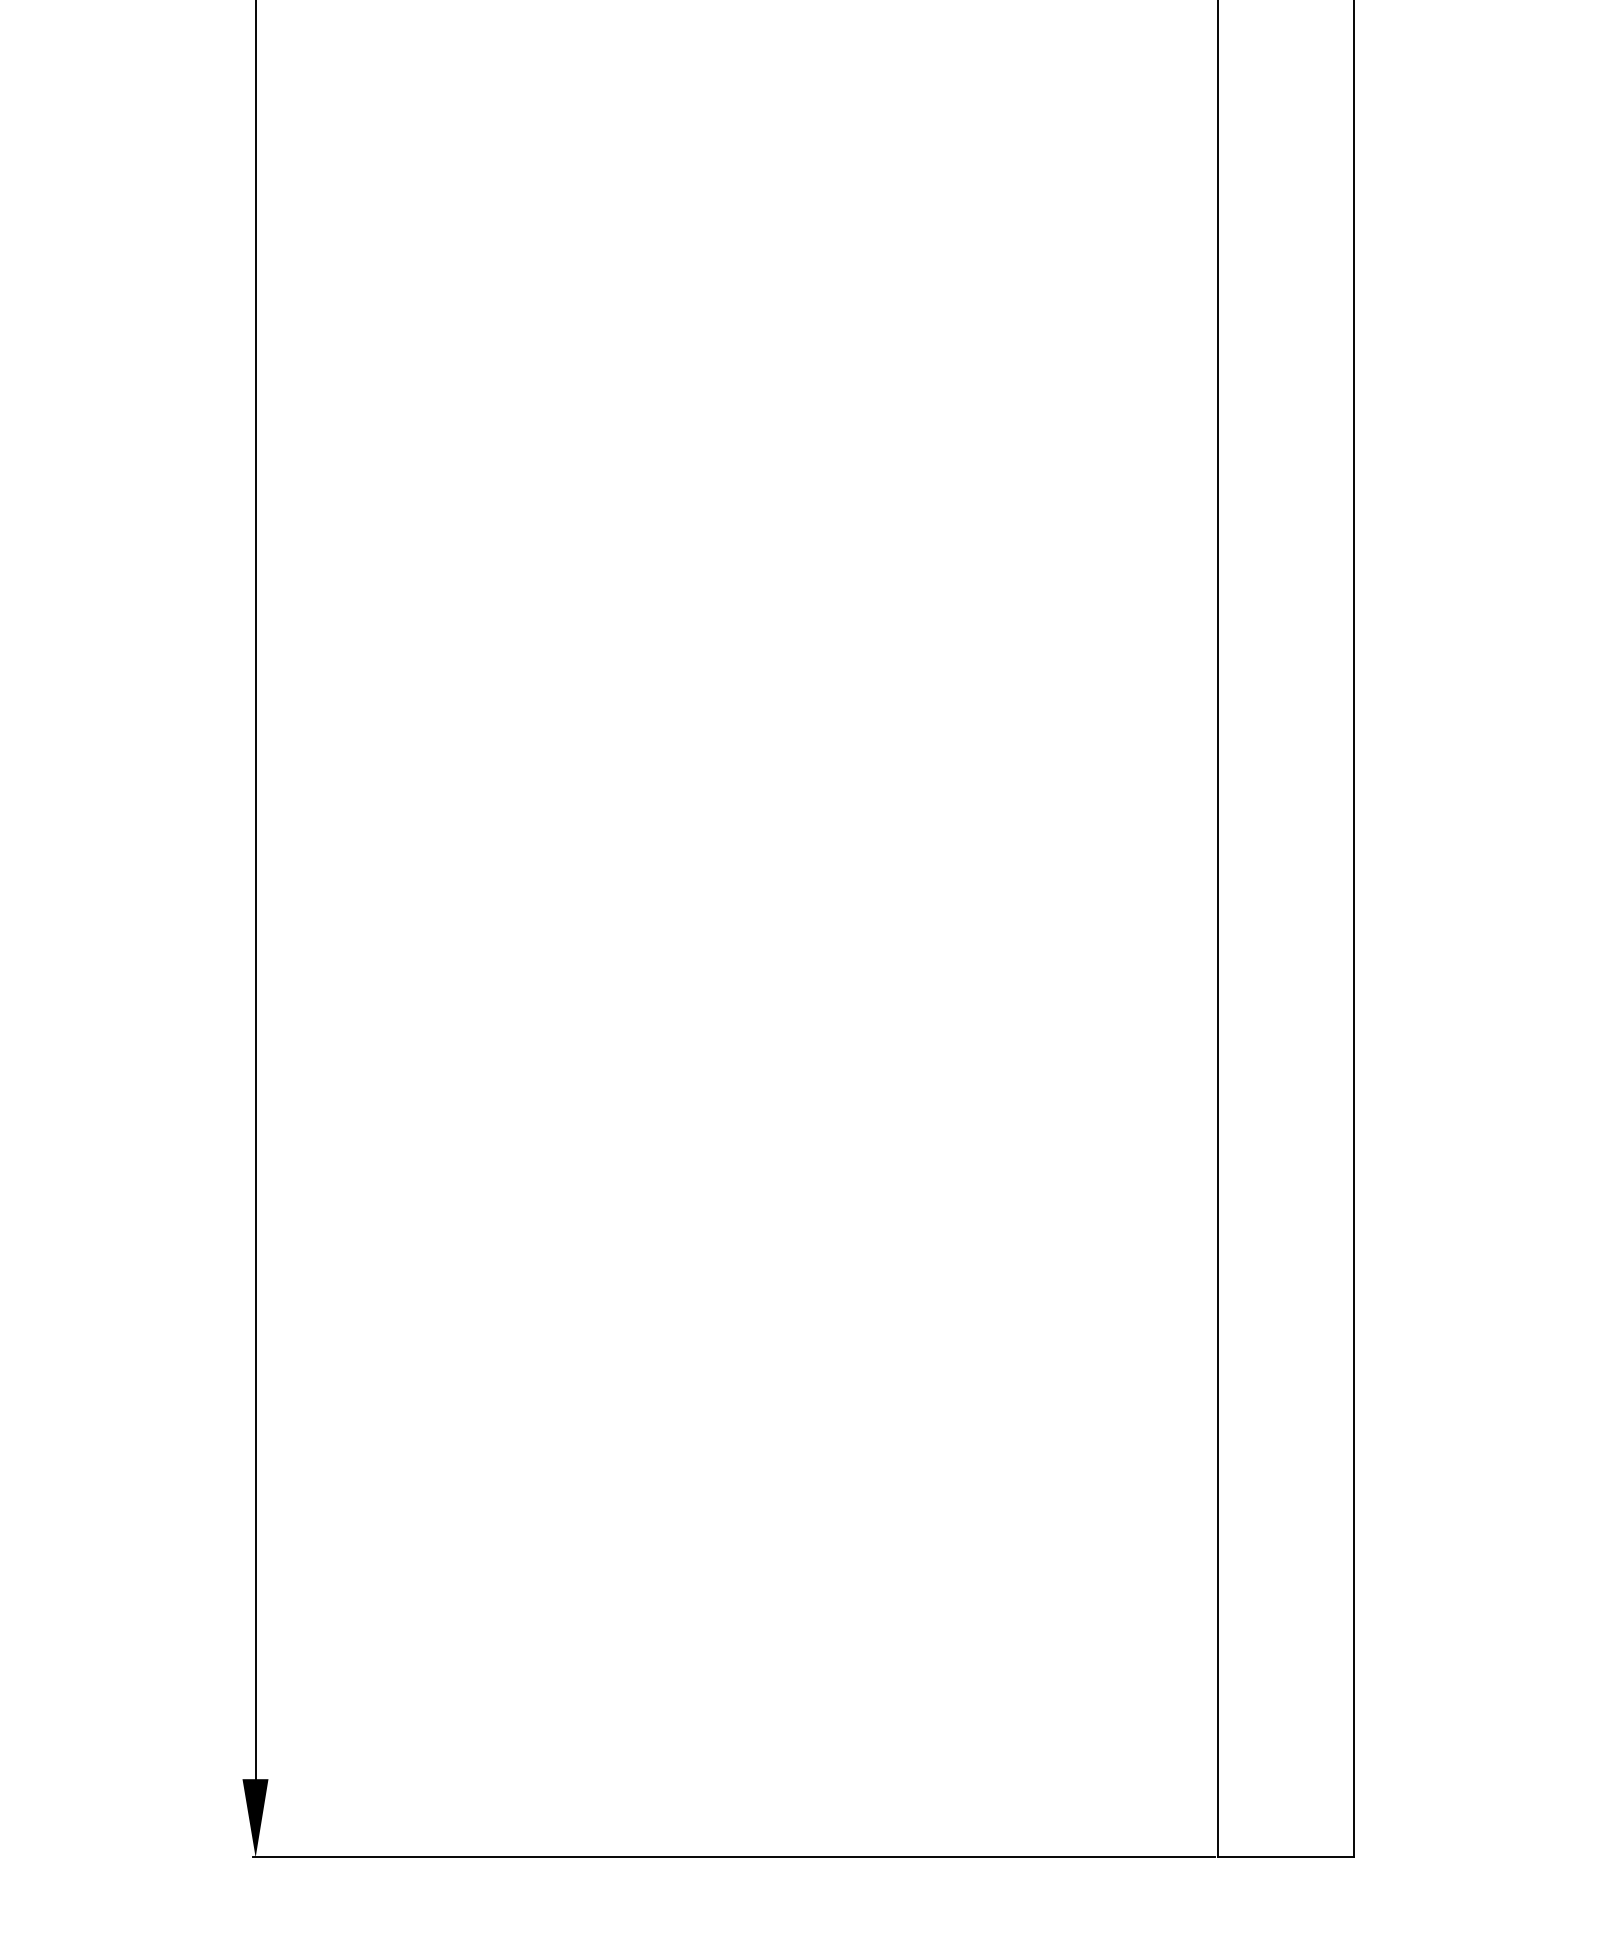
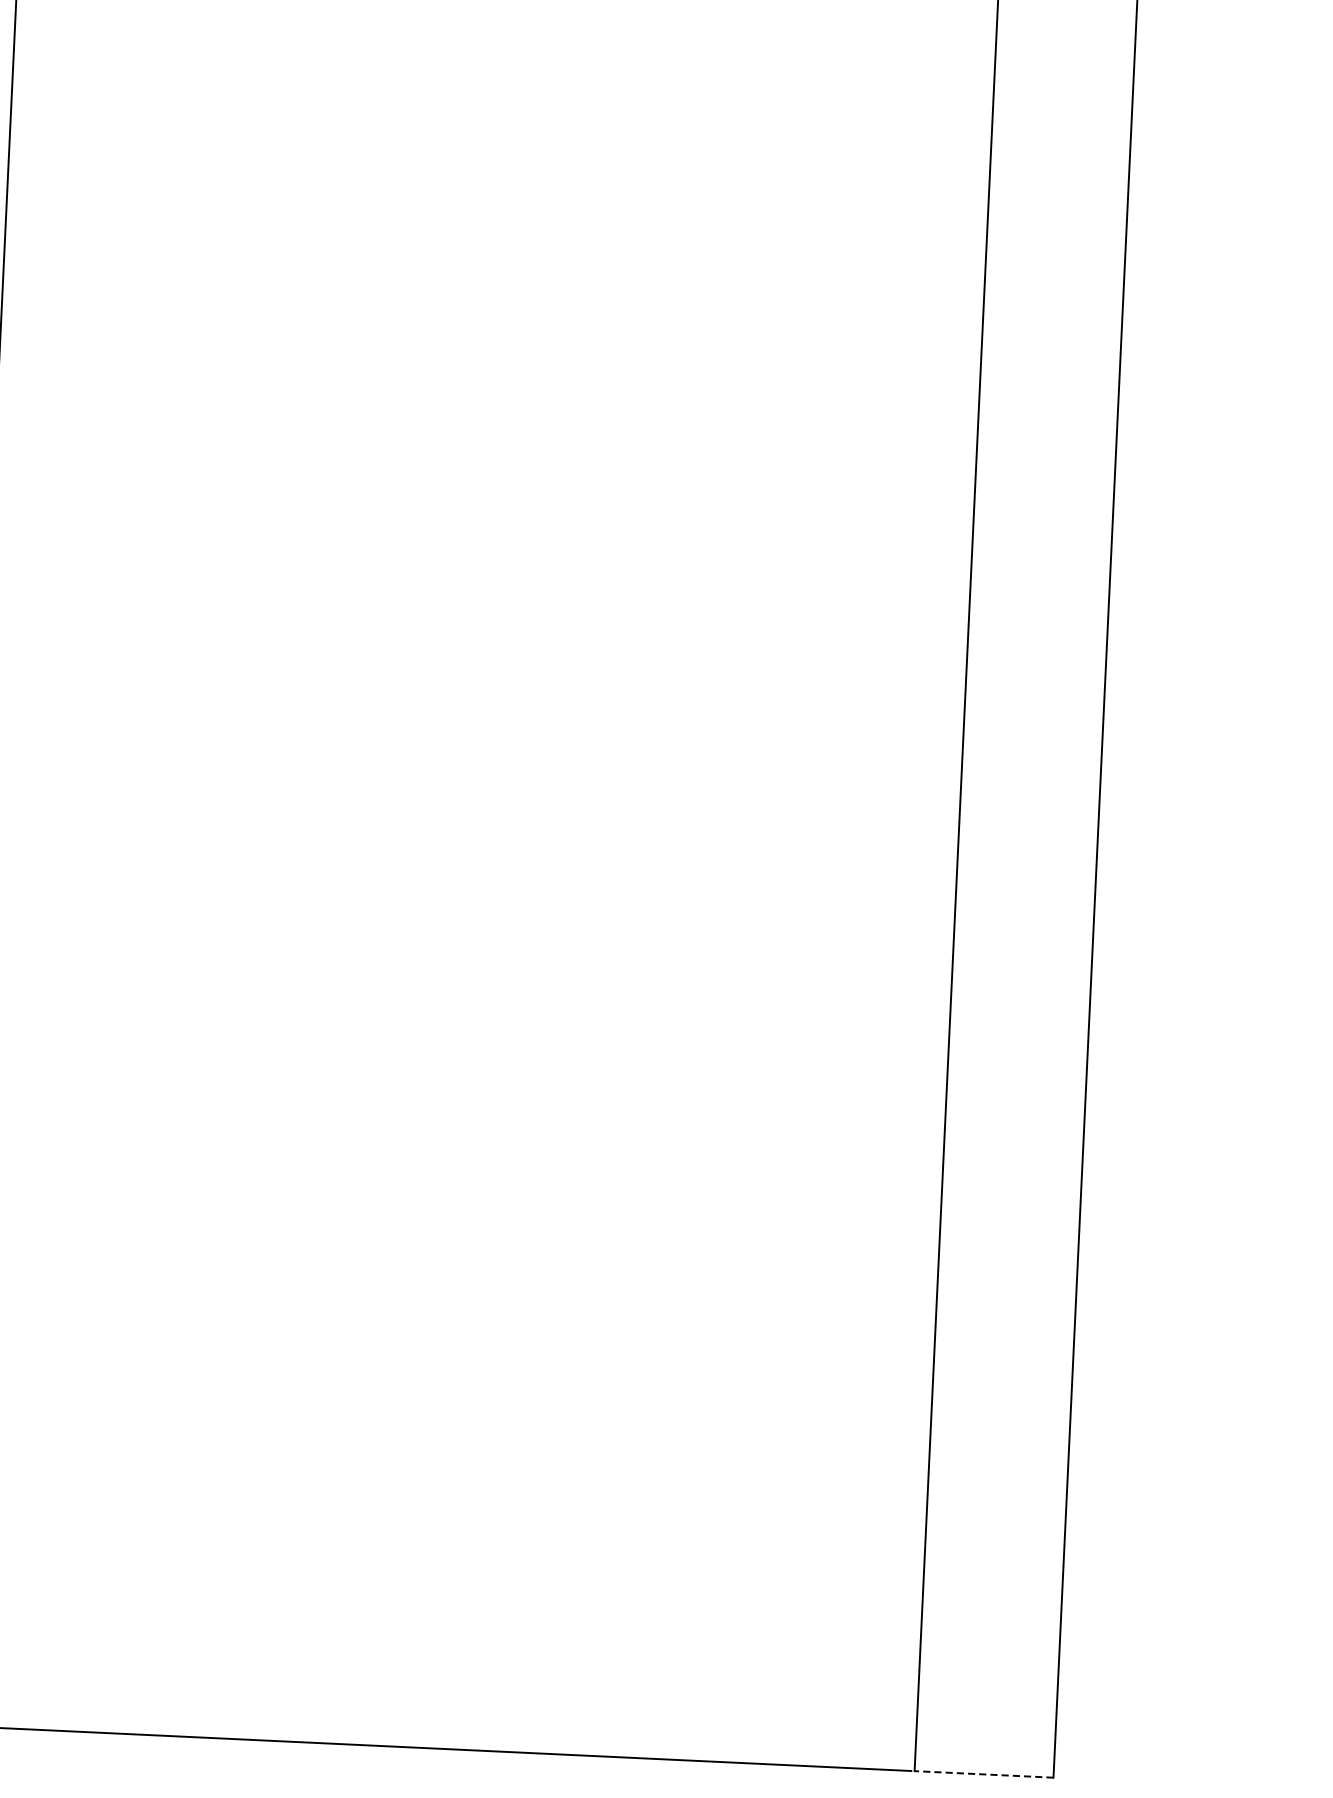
line: (1285, 1857) -> (983, 1774), solid -> dashed

